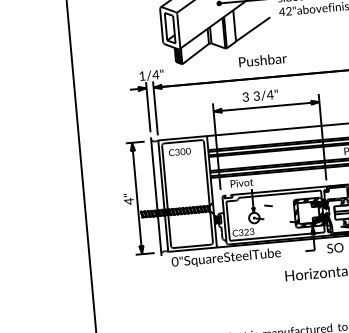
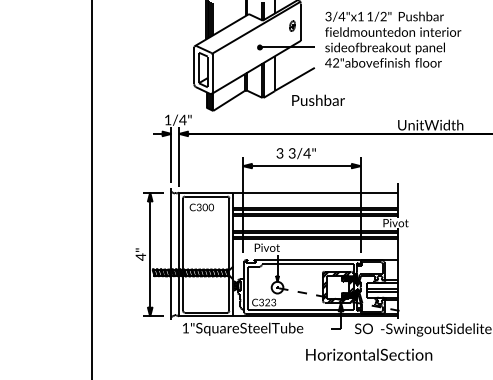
text: (262, 59) -> (318, 99), moved
line: (267, 205) -> (301, 292), moved
text: (174, 261) -> (185, 327), 0"SquareSteelTube -> 1"SquareSteelTube

